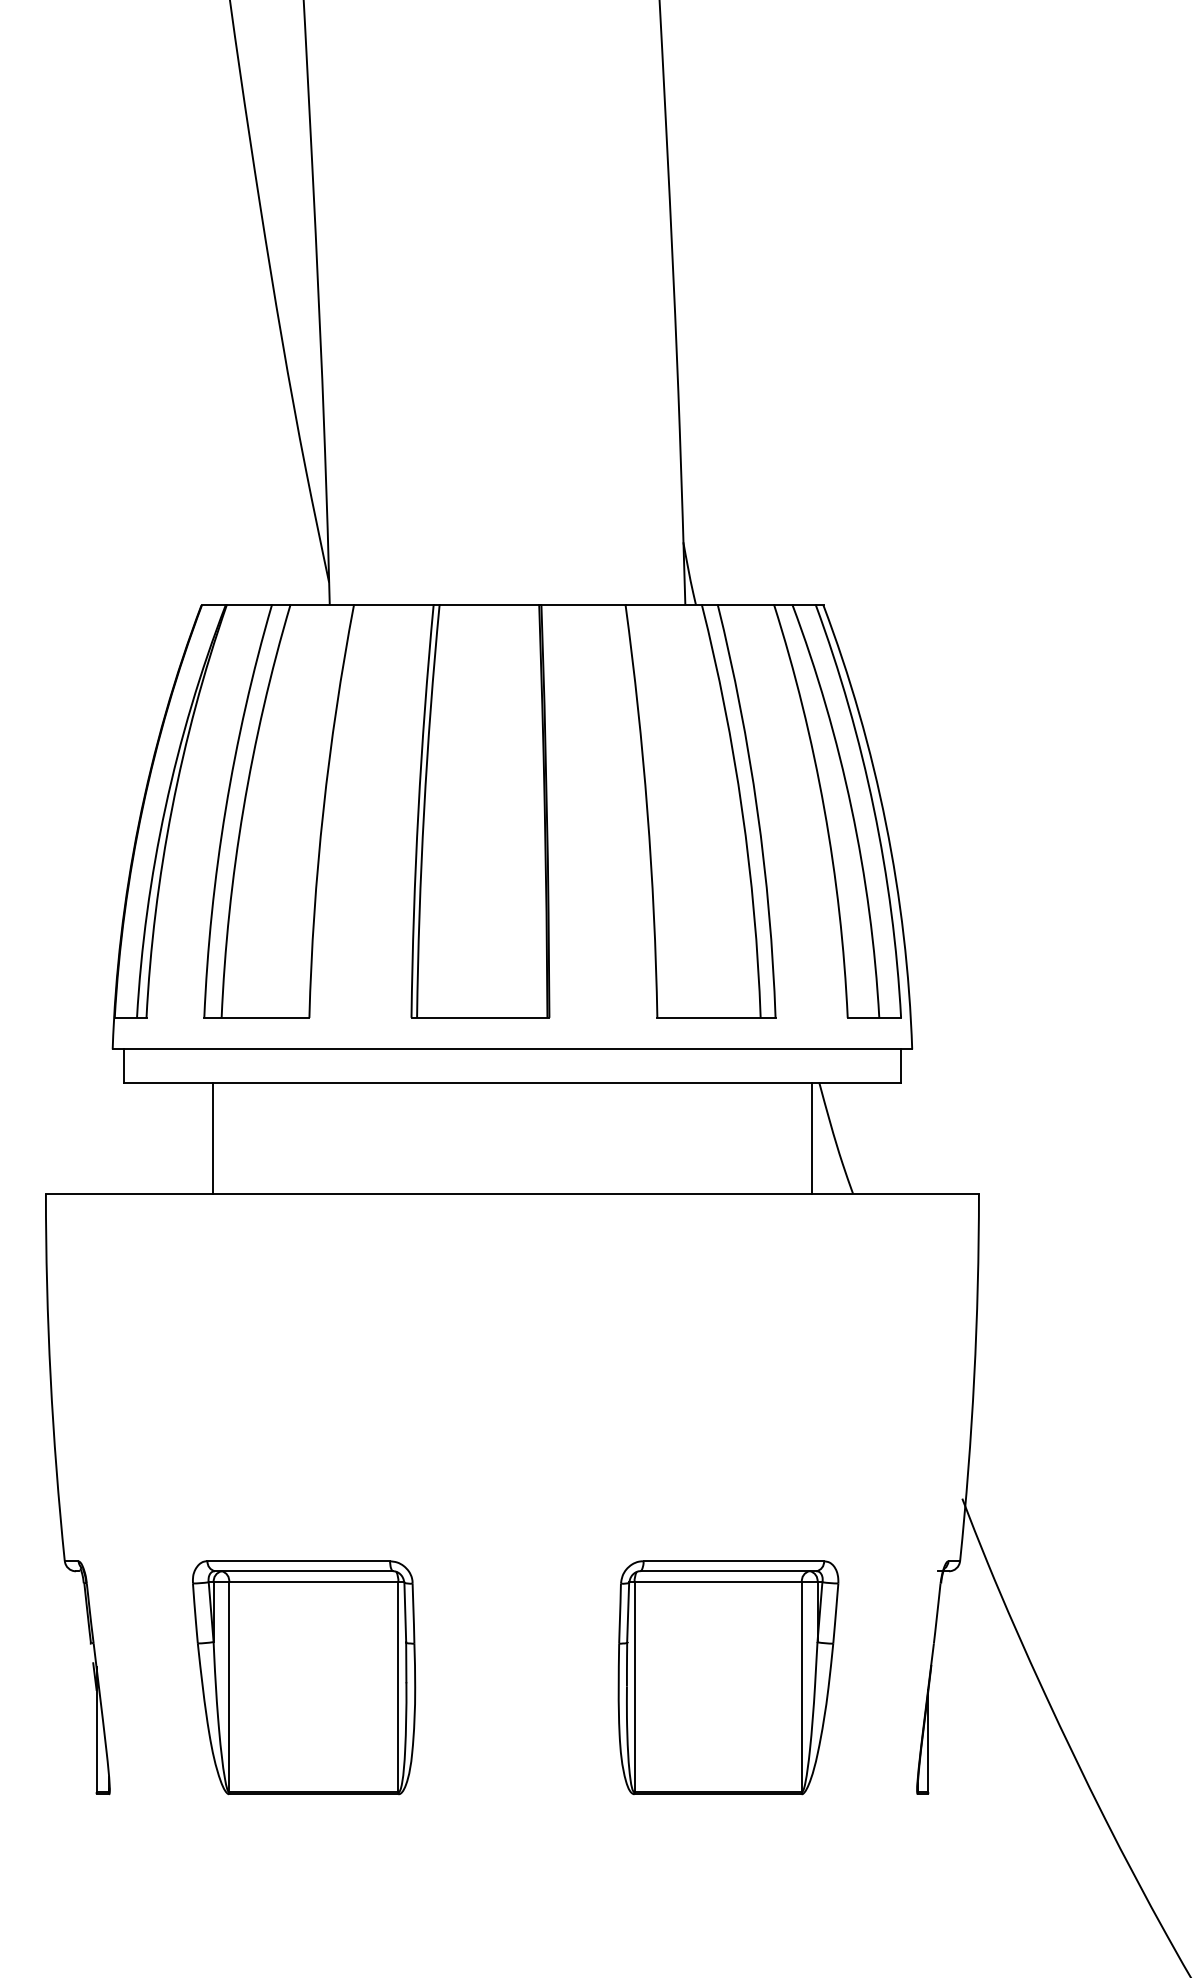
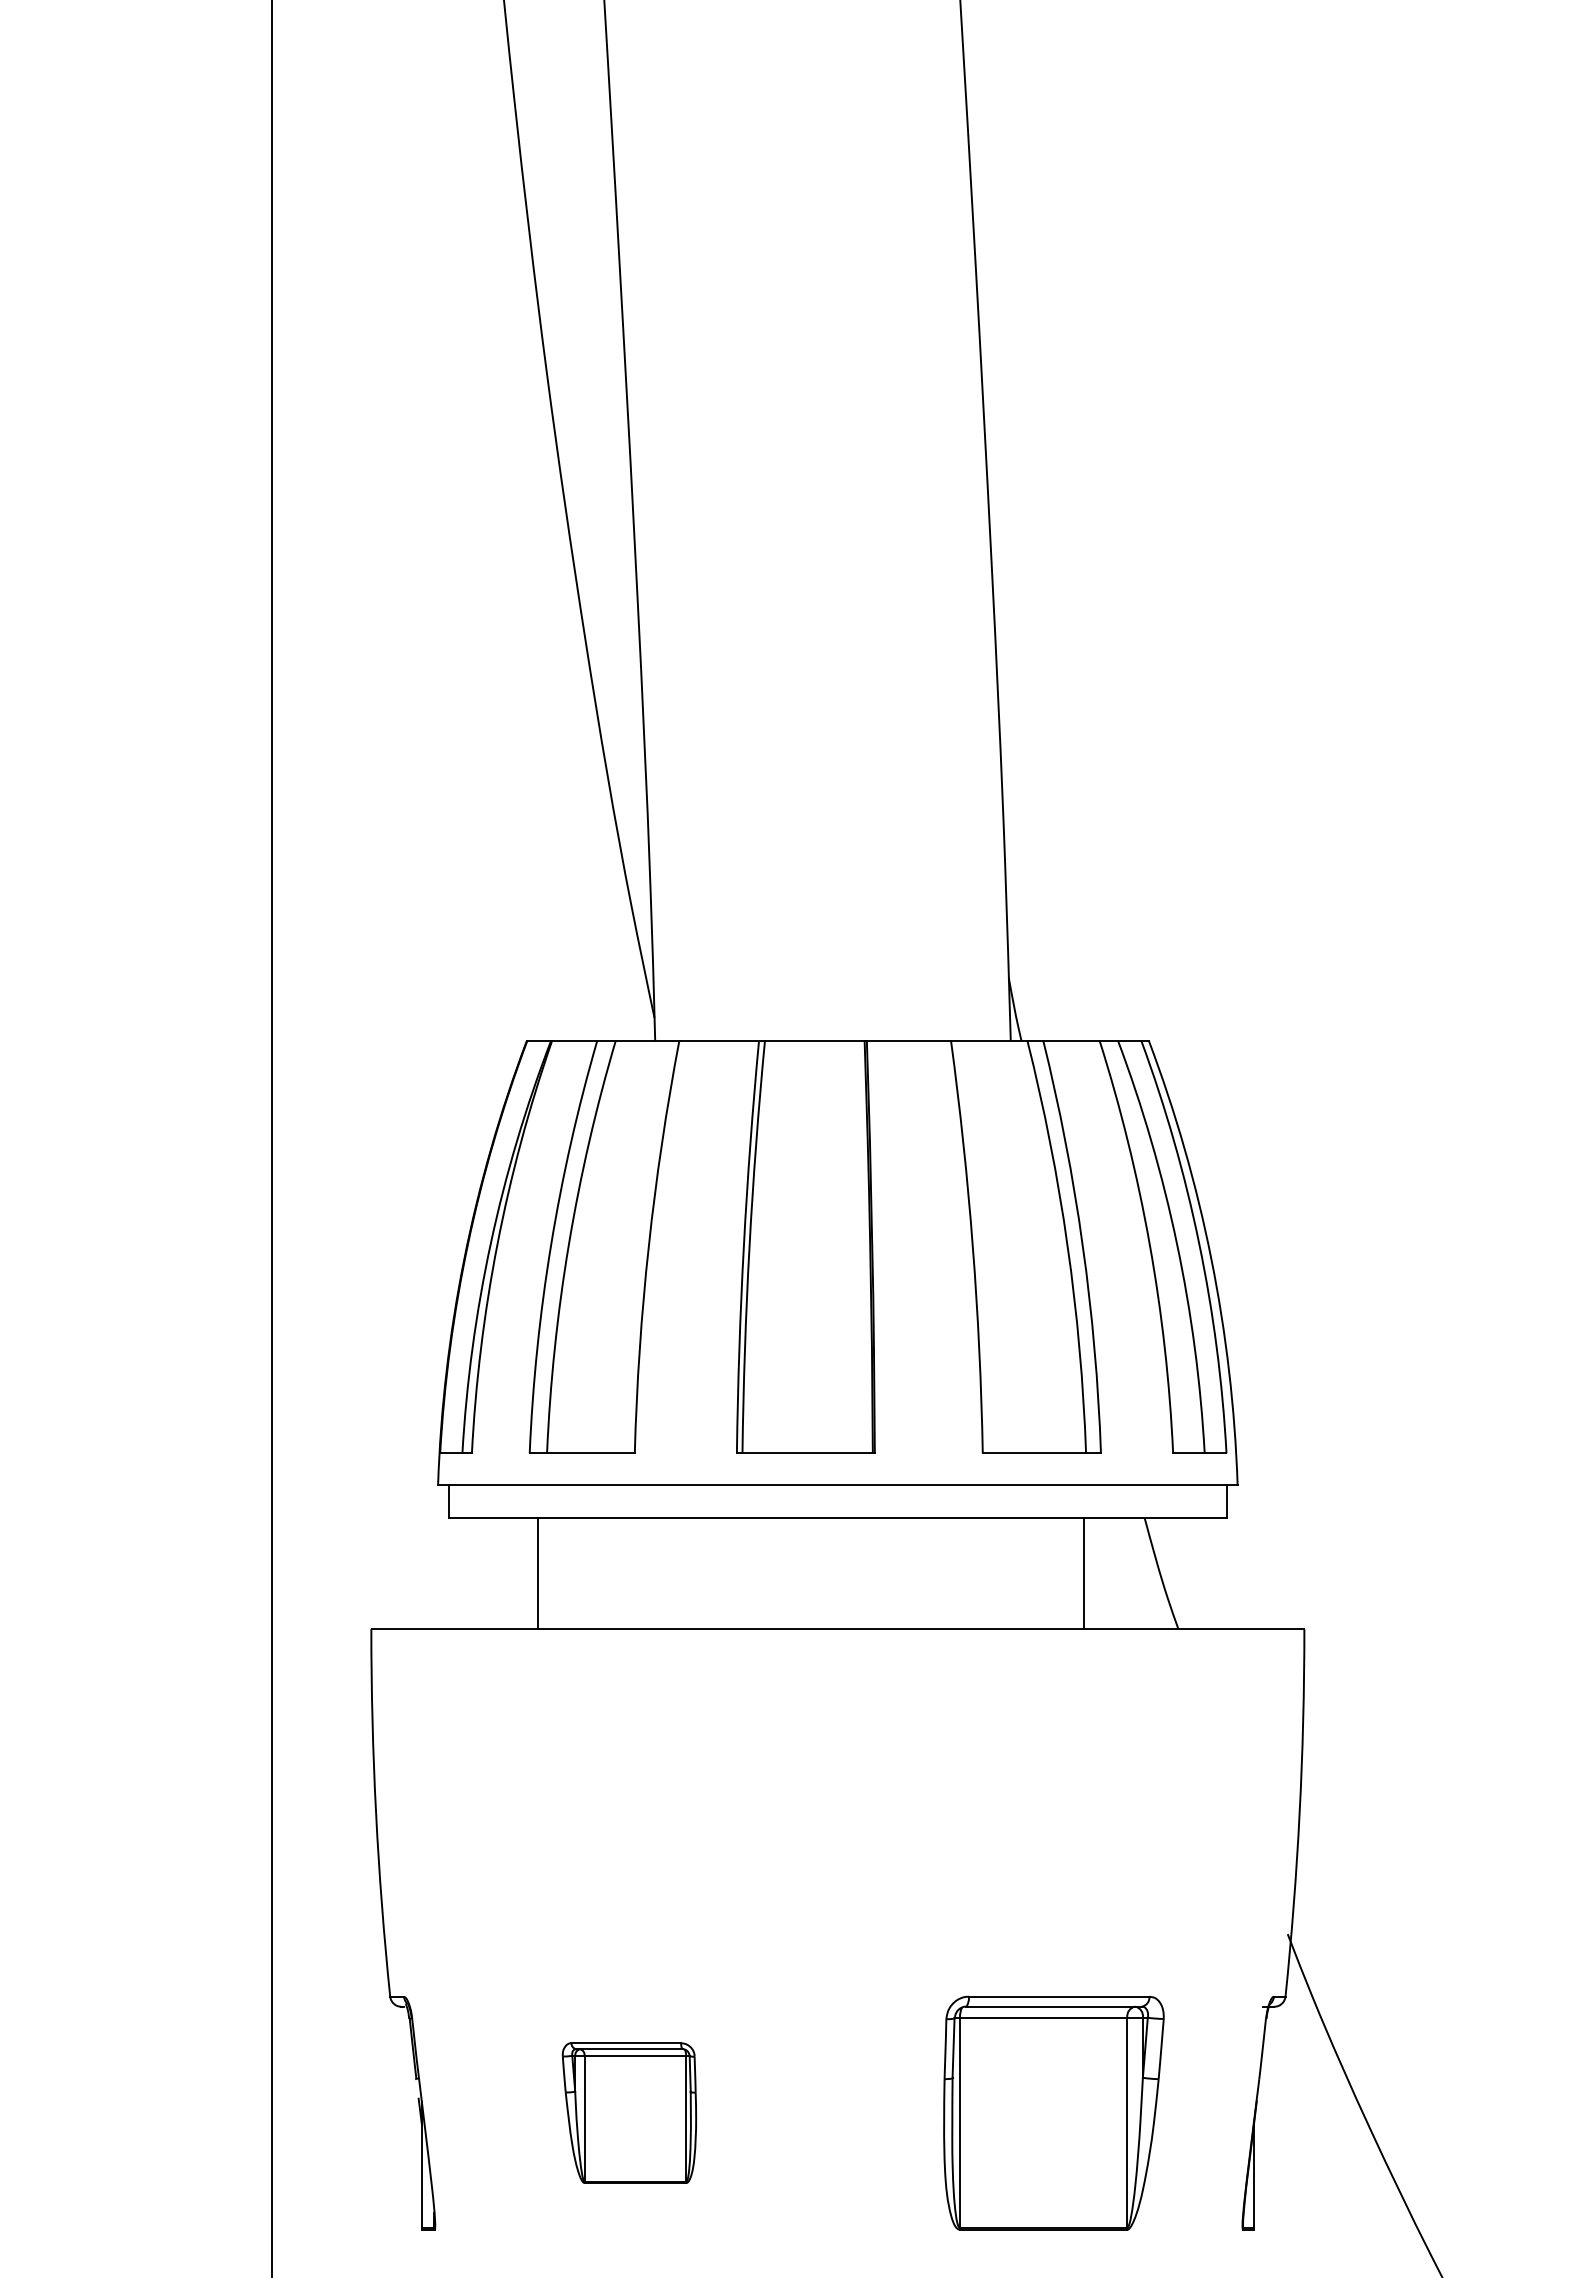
line: (812, 1138) -> (1083, 1573), moved
part: (304, 1677) -> (629, 2112), size x0.6

